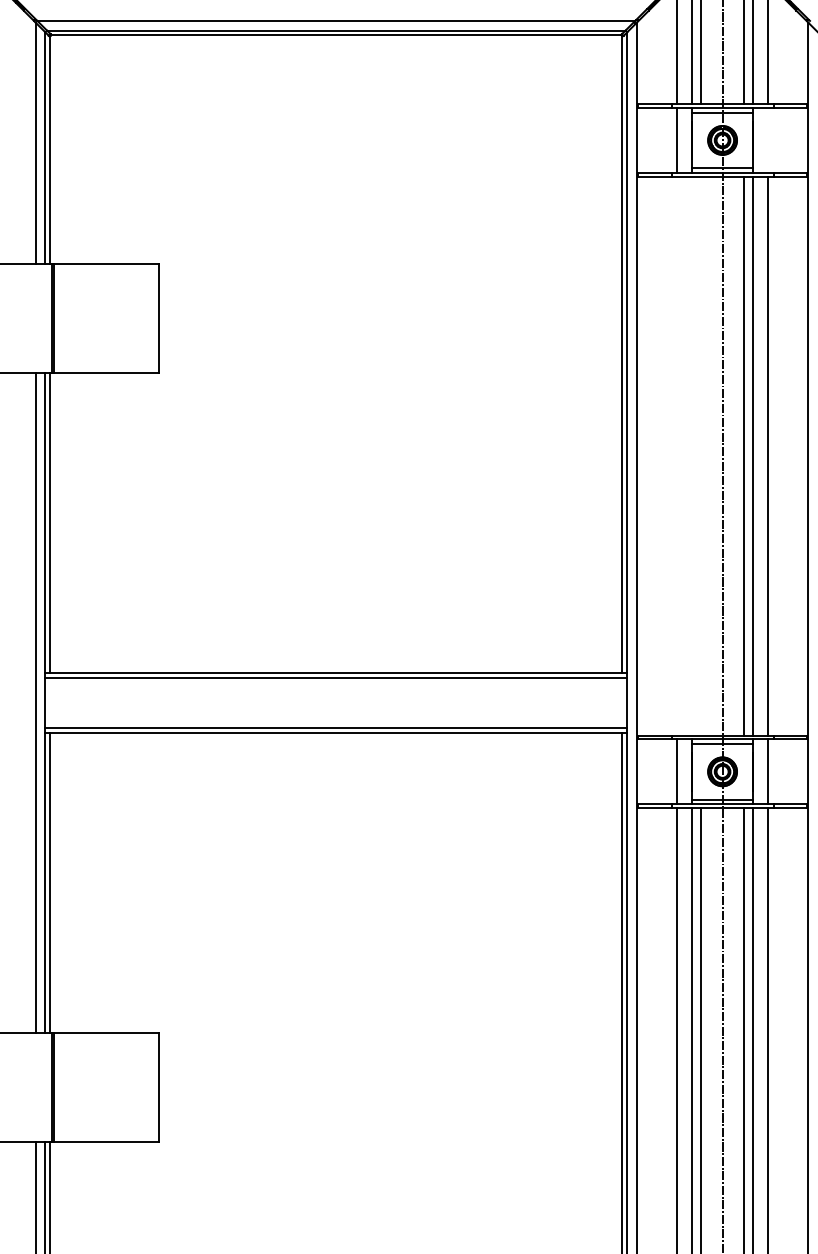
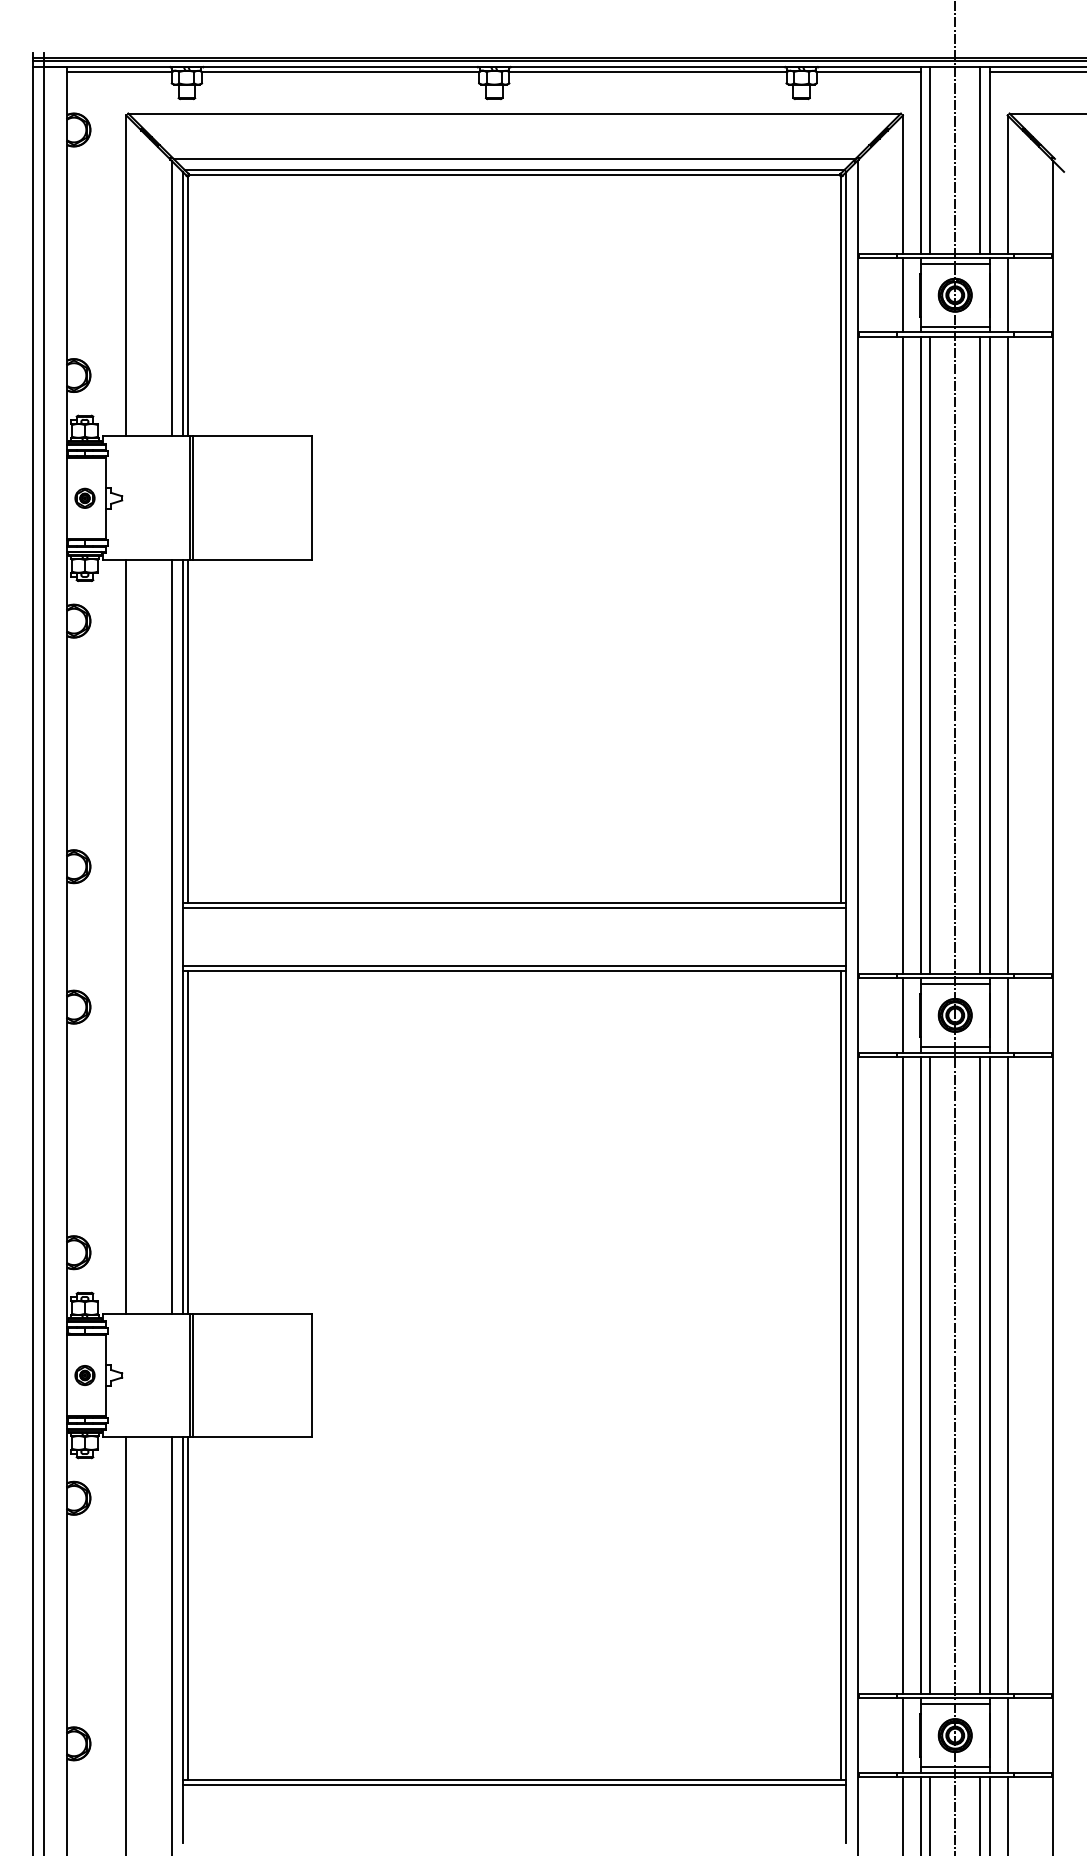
line: (768, 140) -> (1007, 295), added
line: (676, 456) -> (902, 655), added
line: (692, 456) -> (920, 655), added
line: (700, 456) -> (930, 655), added

